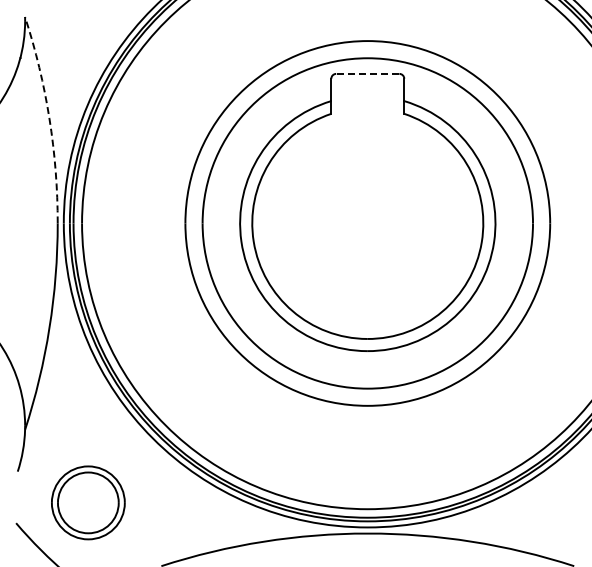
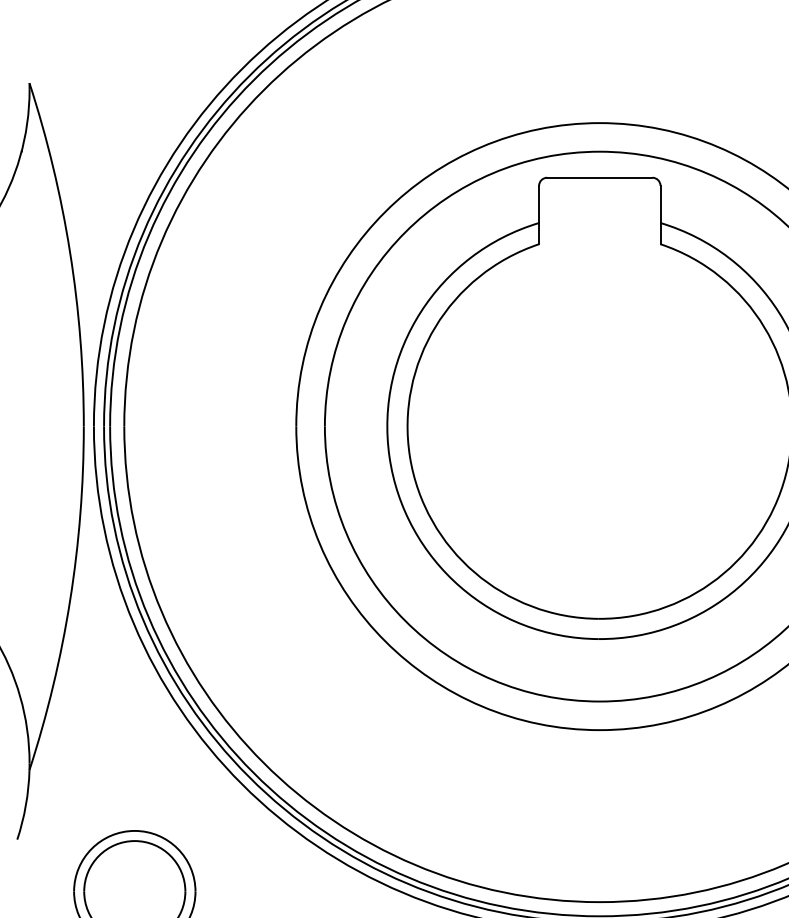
line: (367, 73) -> (599, 177), dashed -> solid
arc: (49, 118) -> (70, 251), dashed -> solid

